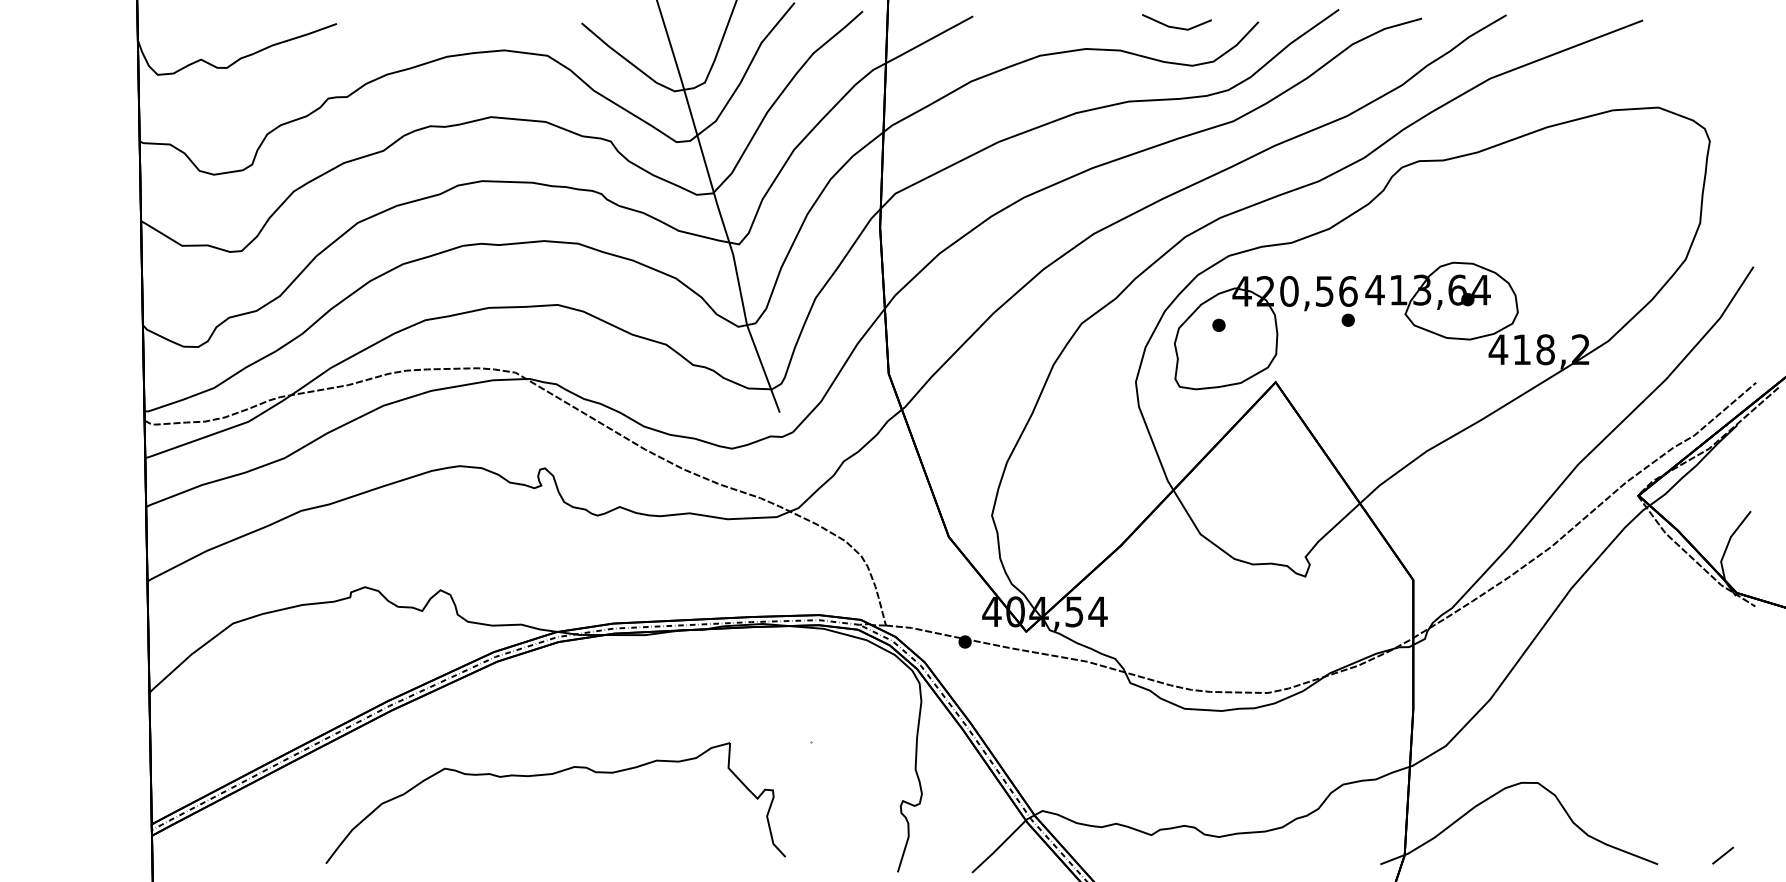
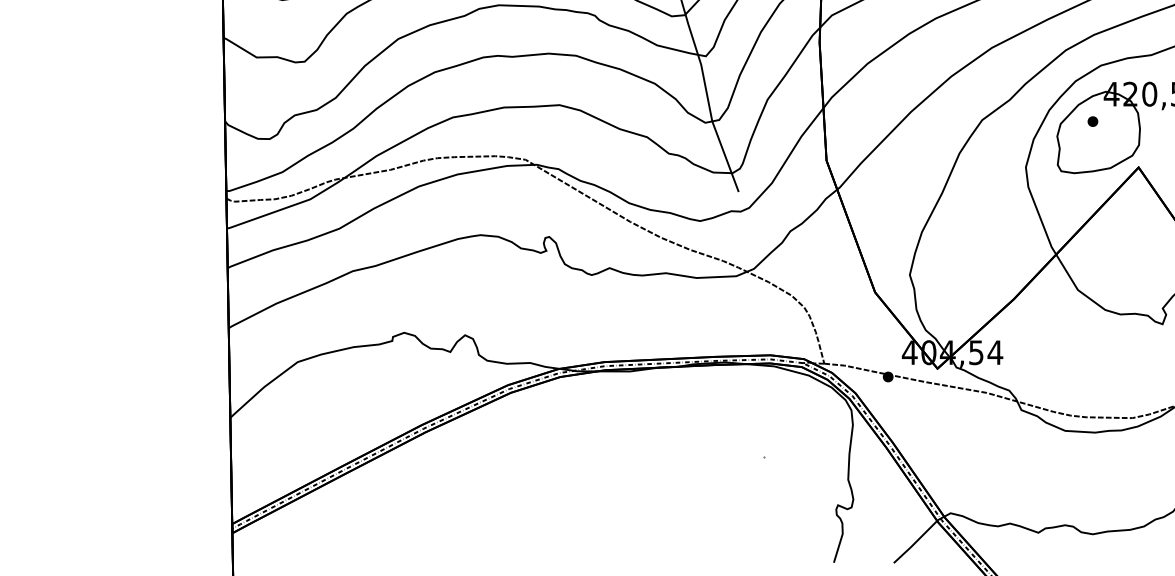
part: (550, 775) -> (553, 484), removed

